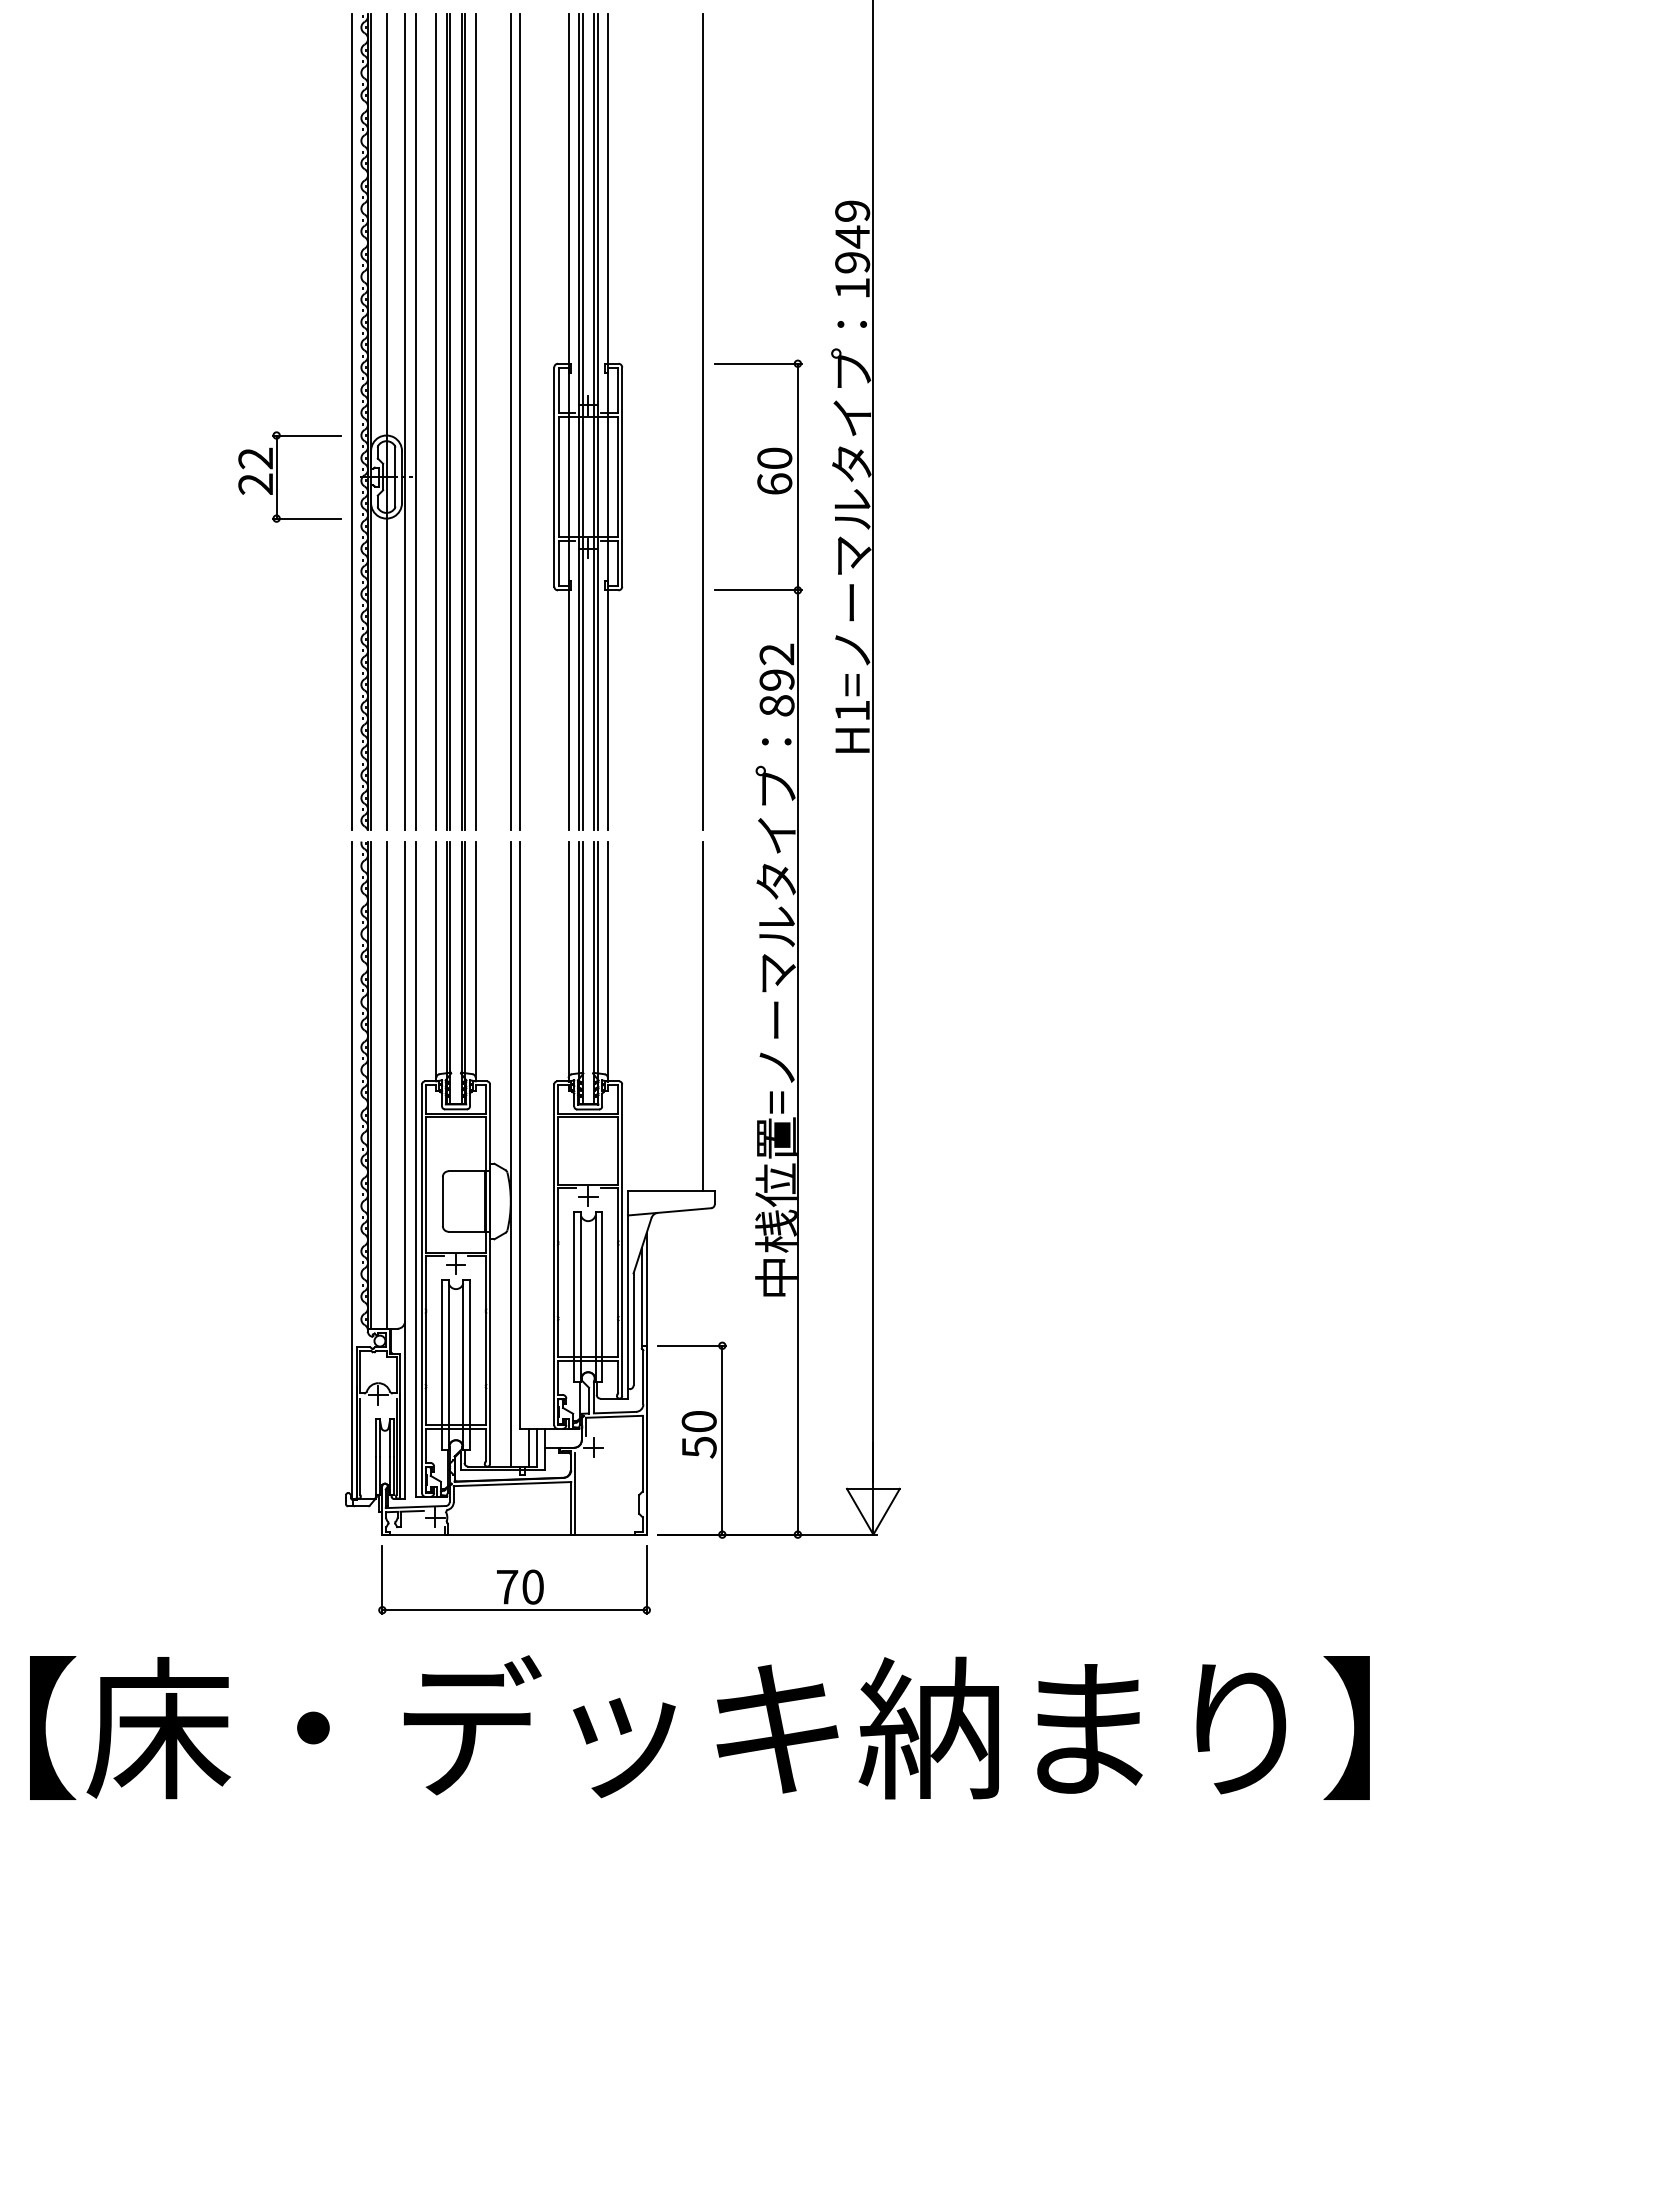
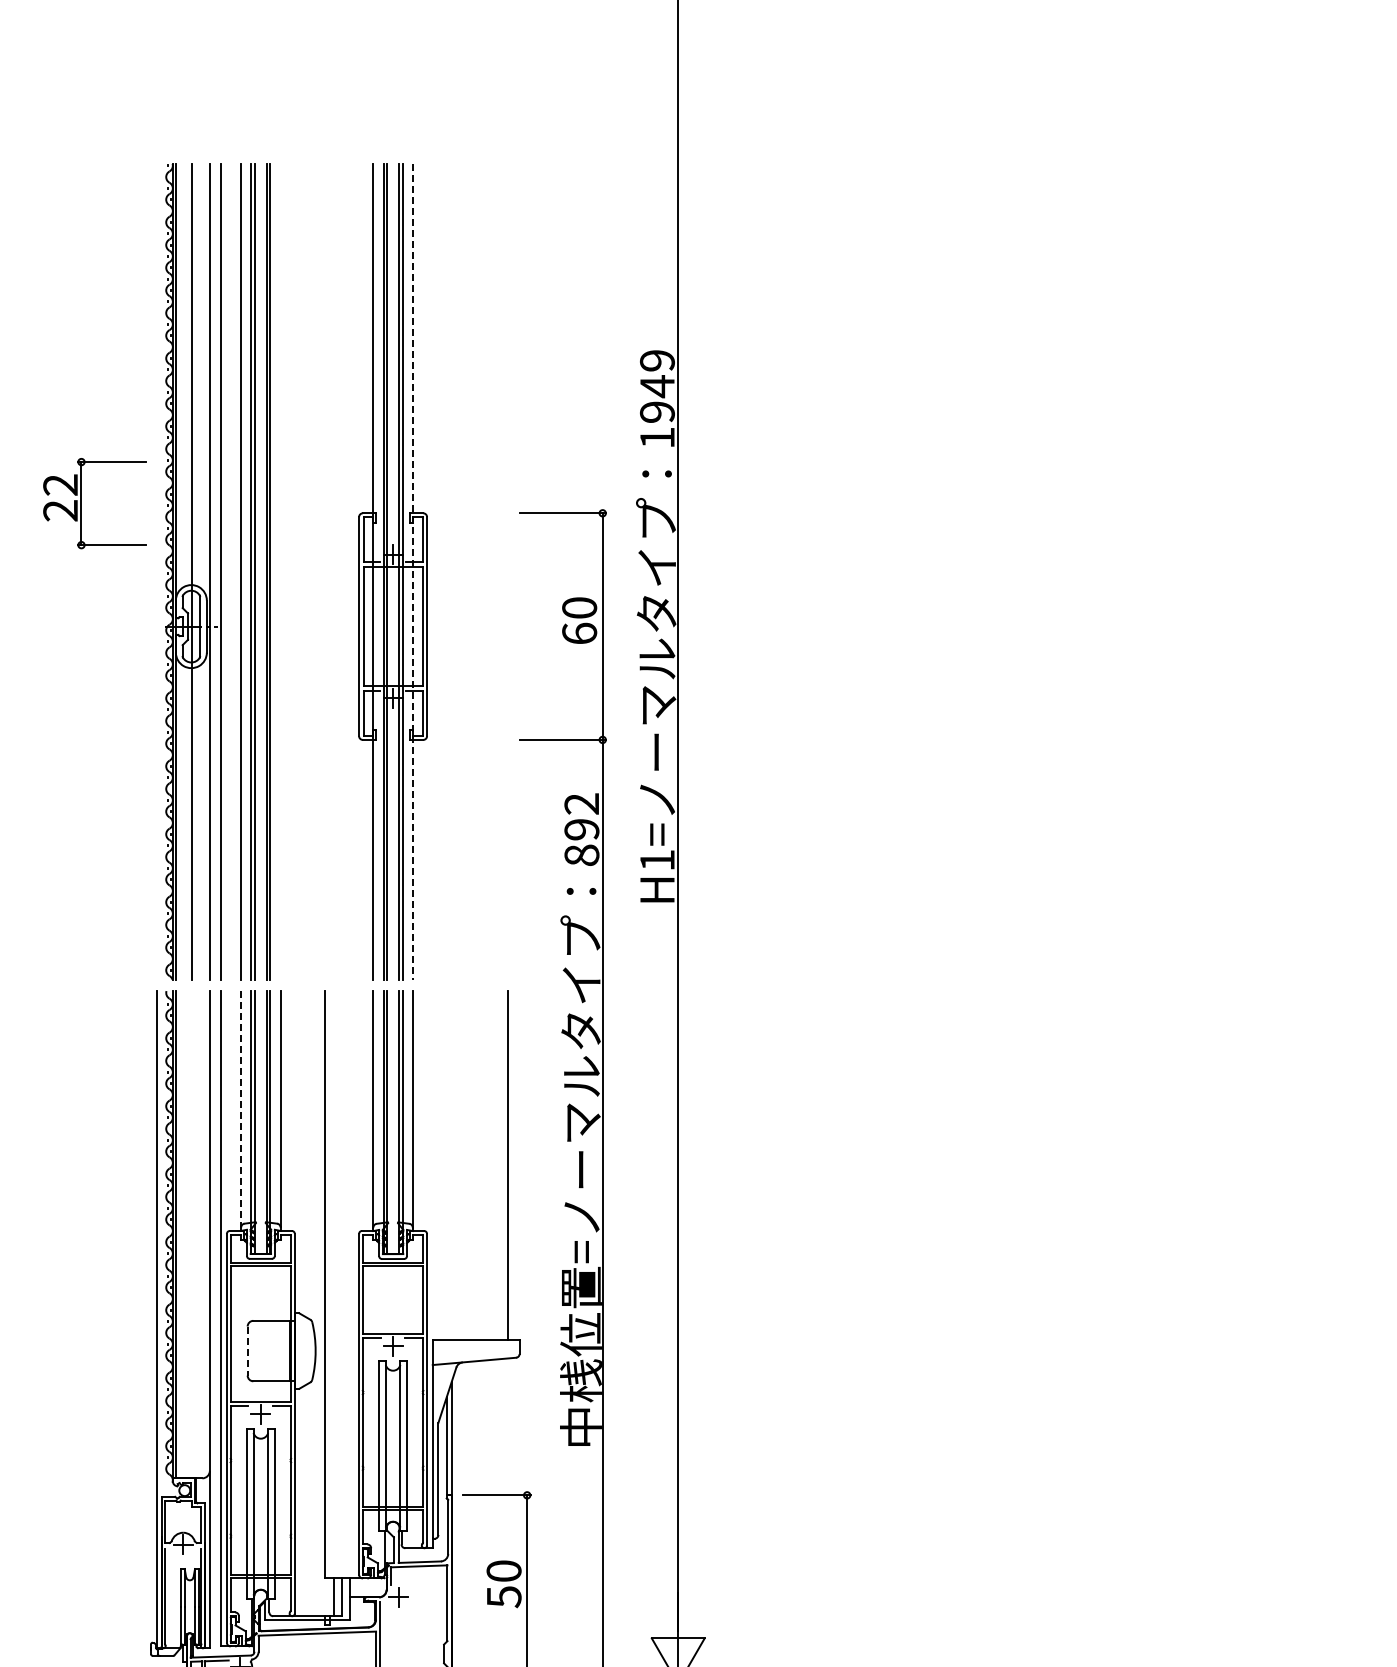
line: (702, 421) -> (507, 571), removed
line: (352, 422) -> (157, 572), removed
line: (475, 422) -> (280, 572), removed
line: (510, 422) -> (315, 572), removed
line: (520, 422) -> (325, 572), removed
line: (607, 422) -> (412, 572), solid -> dashed
part: (277, 476) -> (82, 503), moved
line: (436, 960) -> (241, 1110), solid -> dashed
line: (386, 1084) -> (191, 1234), removed
line: (510, 1153) -> (315, 1303), removed
line: (442, 1201) -> (247, 1351), solid -> dashed

